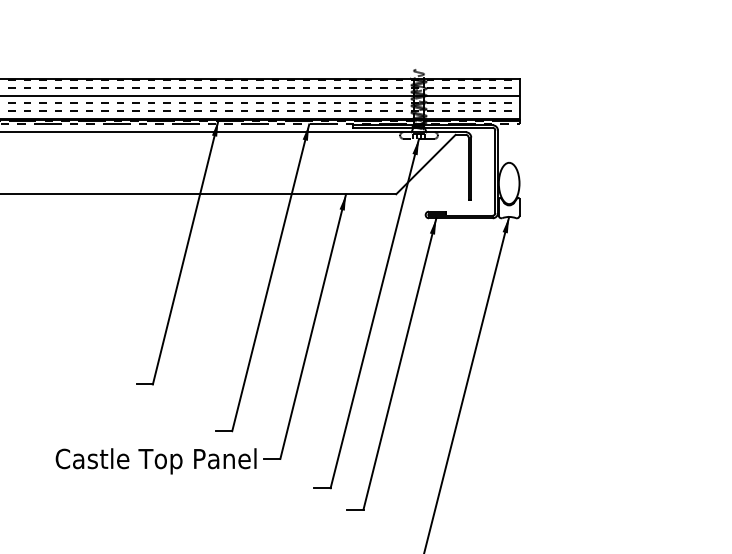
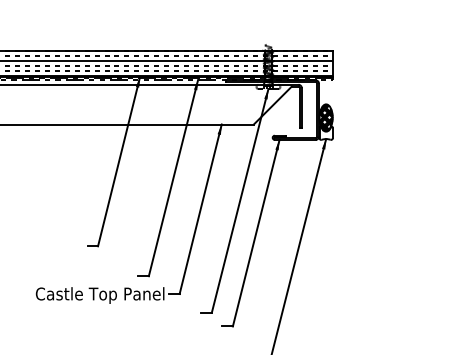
hatch: (508, 183) -> (325, 117), added

